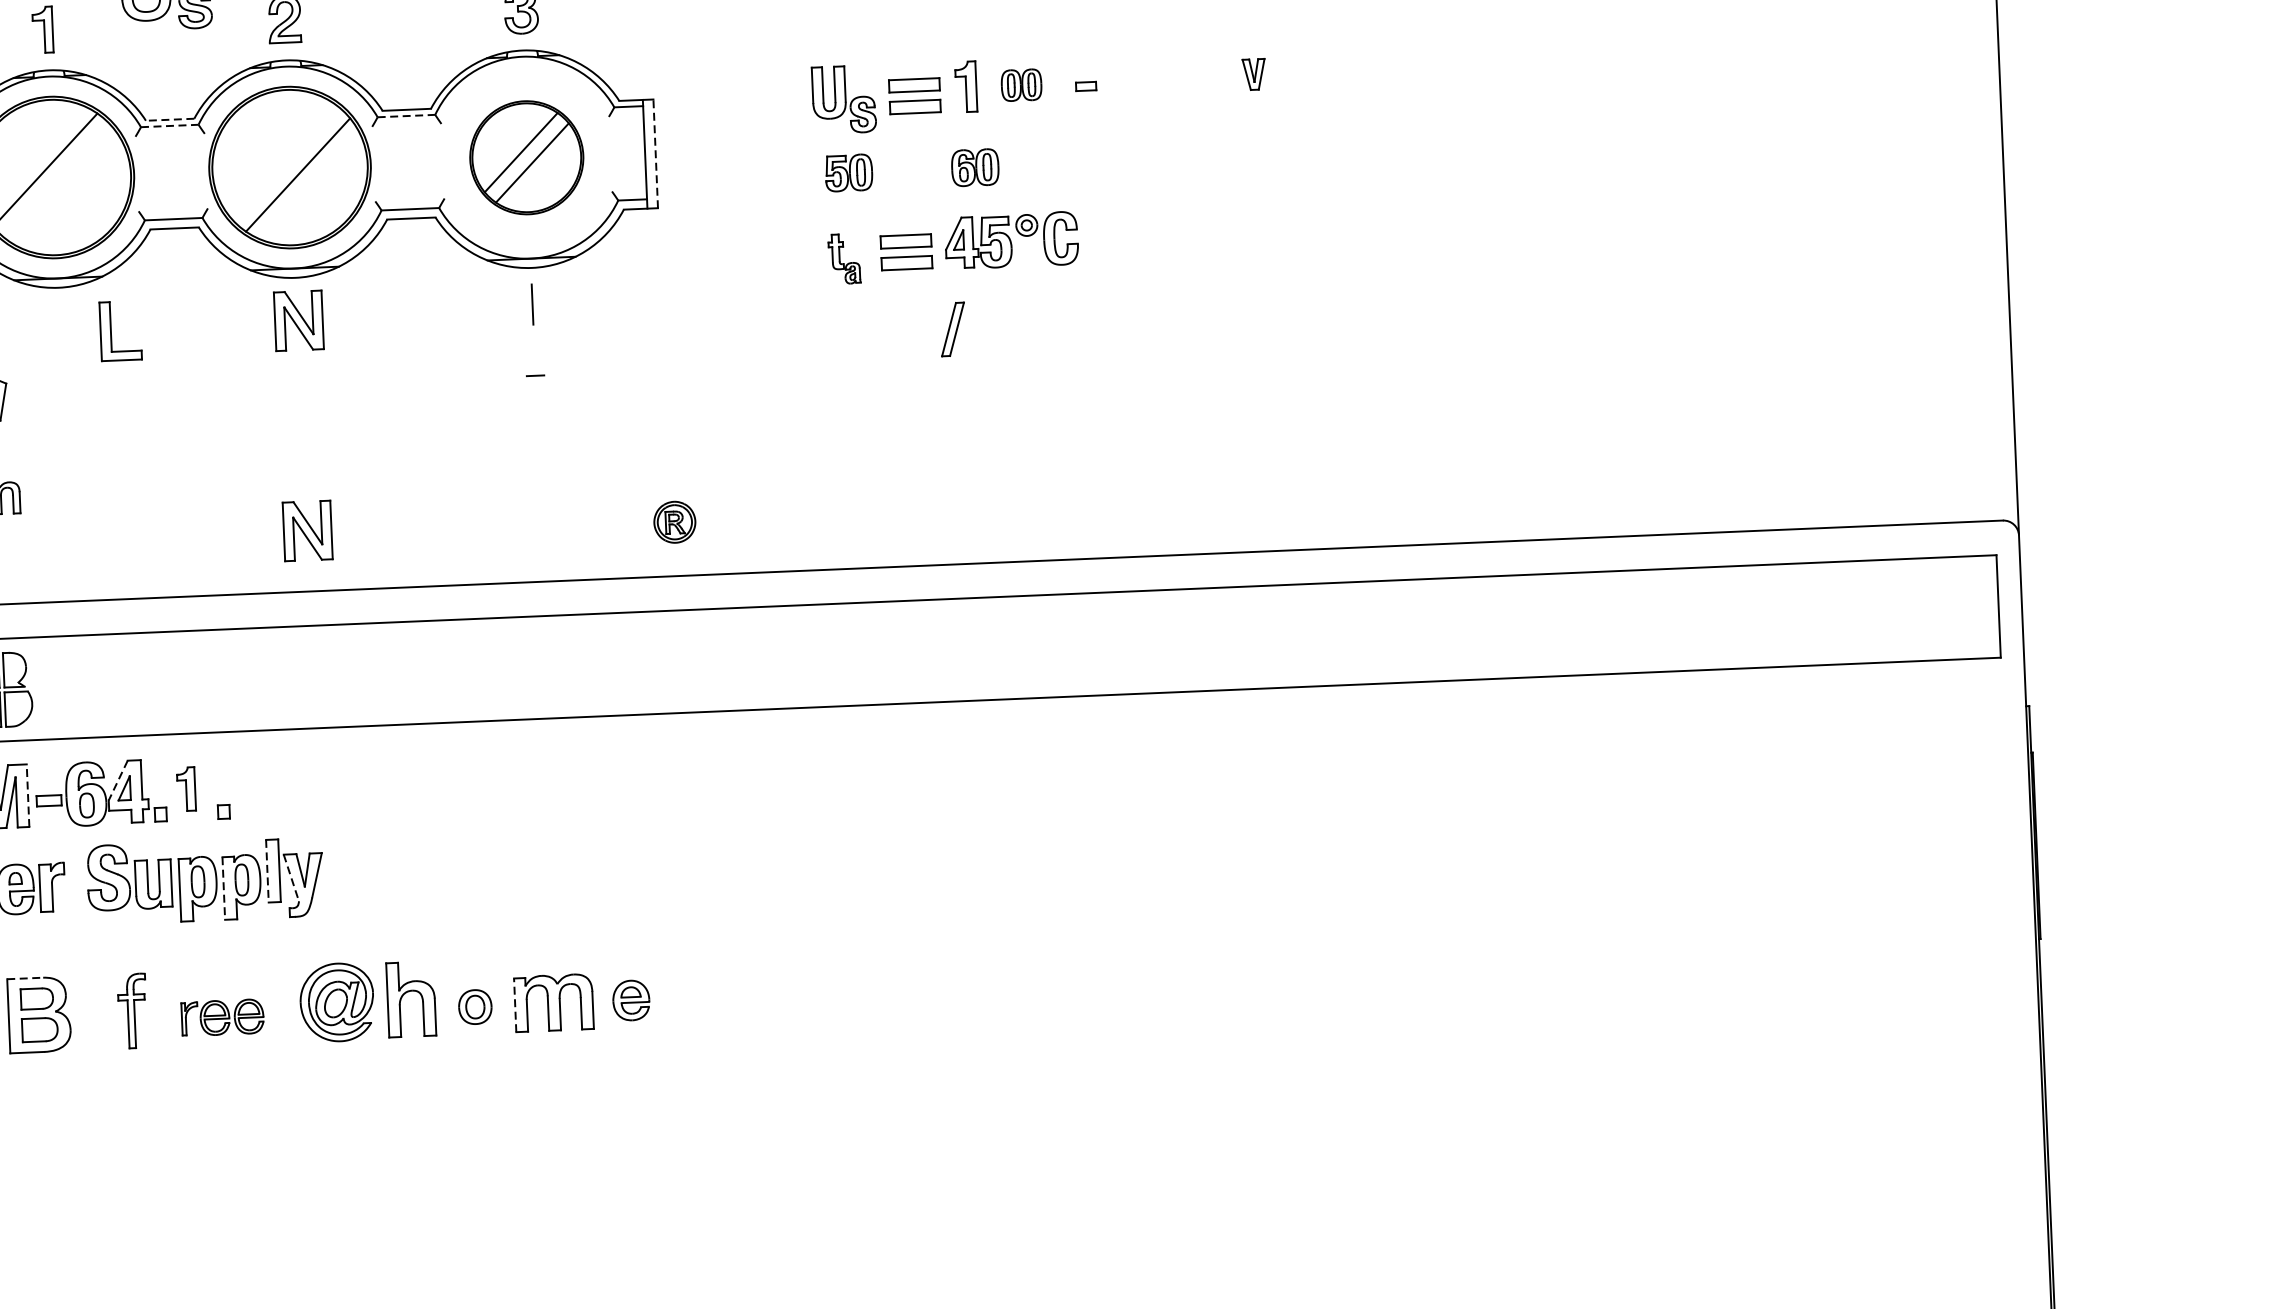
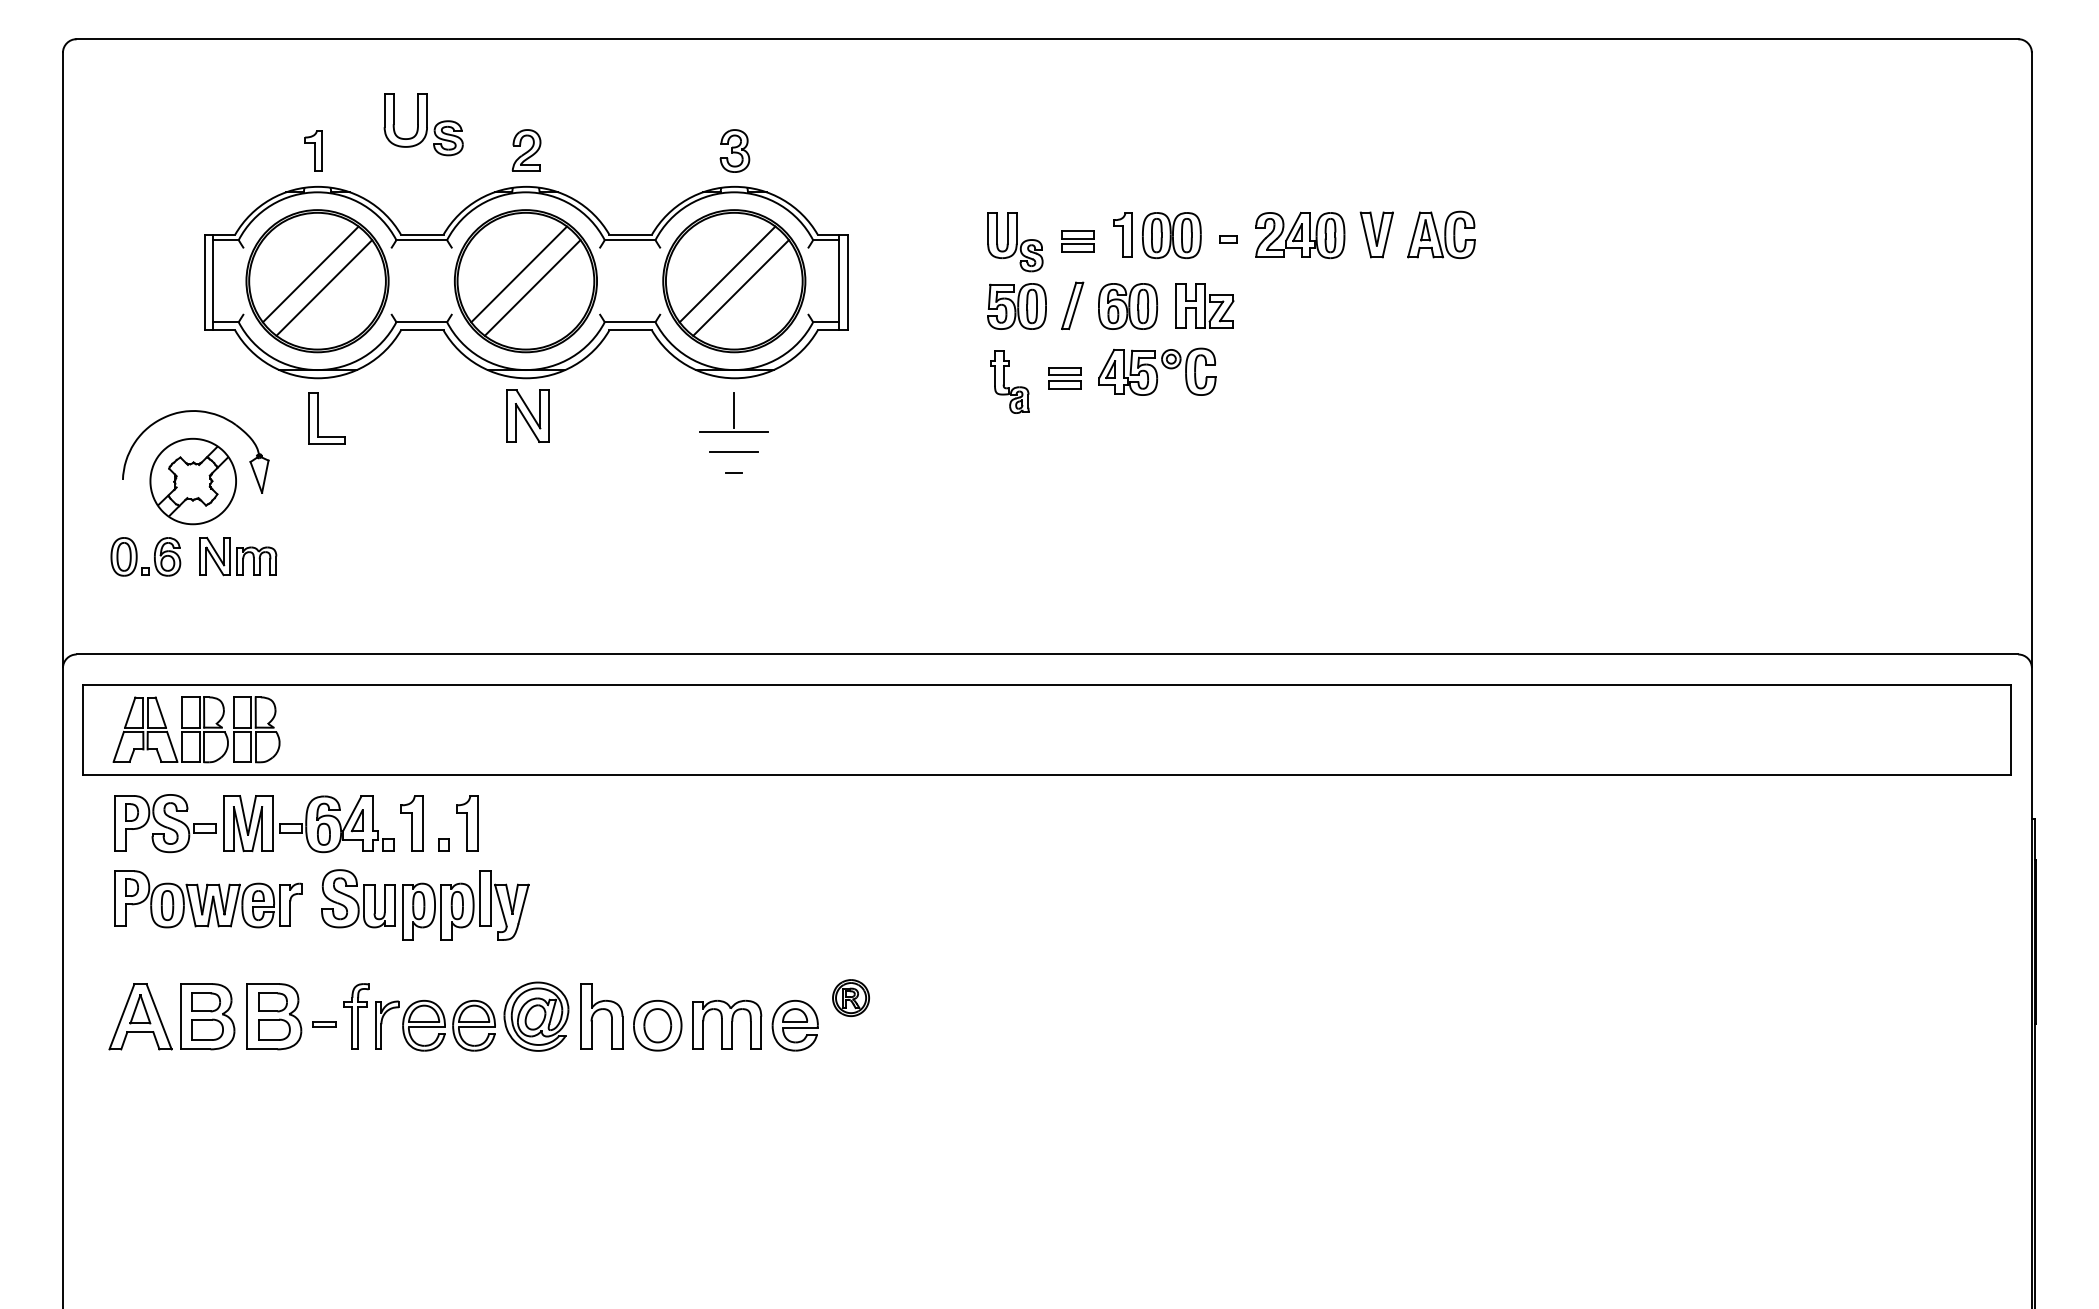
part: (1327, 70) -> (1441, 234), added
part: (1253, 74) -> (1376, 234), size x1.67
part: (1167, 78) -> (1300, 235), added
part: (1021, 84) -> (1171, 235), size x1.67
part: (914, 96) -> (1077, 241), size x0.71
line: (406, 116) -> (630, 240), dashed -> solid
line: (169, 119) -> (421, 234), dashed -> solid
line: (170, 126) -> (422, 240), dashed -> solid
line: (655, 153) -> (847, 282), dashed -> solid
part: (526, 158) -> (734, 281), size x1.43
line: (282, 160) -> (519, 274), added
part: (1061, 162) -> (1204, 305), added
part: (975, 167) -> (1128, 306), size x1.43
part: (848, 173) -> (1016, 306), size x1.43
line: (61, 184) -> (324, 287), added
part: (906, 252) -> (1064, 378), size x0.71
part: (844, 258) -> (1009, 381), size x1.43
line: (532, 328) -> (733, 431), added
part: (952, 329) -> (1072, 305), moved
part: (110, 331) -> (318, 418), moved
line: (533, 352) -> (733, 452), added
part: (674, 521) -> (850, 997), moved
part: (307, 530) -> (527, 600), removed
line: (118, 781) -> (352, 814), dashed -> solid
part: (249, 786) -> (467, 823), added
part: (185, 789) -> (411, 823), size x1.43
line: (28, 795) -> (272, 823), dashed -> solid
line: (267, 870) -> (480, 898), dashed -> solid
line: (290, 877) -> (500, 905), dashed -> solid
line: (224, 888) -> (441, 912), dashed -> solid
line: (25, 978) -> (263, 984), dashed -> solid
part: (630, 1000) -> (794, 1025), size x1.43
line: (514, 1005) -> (692, 1025), dashed -> solid
part: (474, 1006) -> (657, 1025), size x1.67
part: (222, 1017) -> (435, 1025), size x1.67
part: (96, 1021) -> (324, 1024), added

